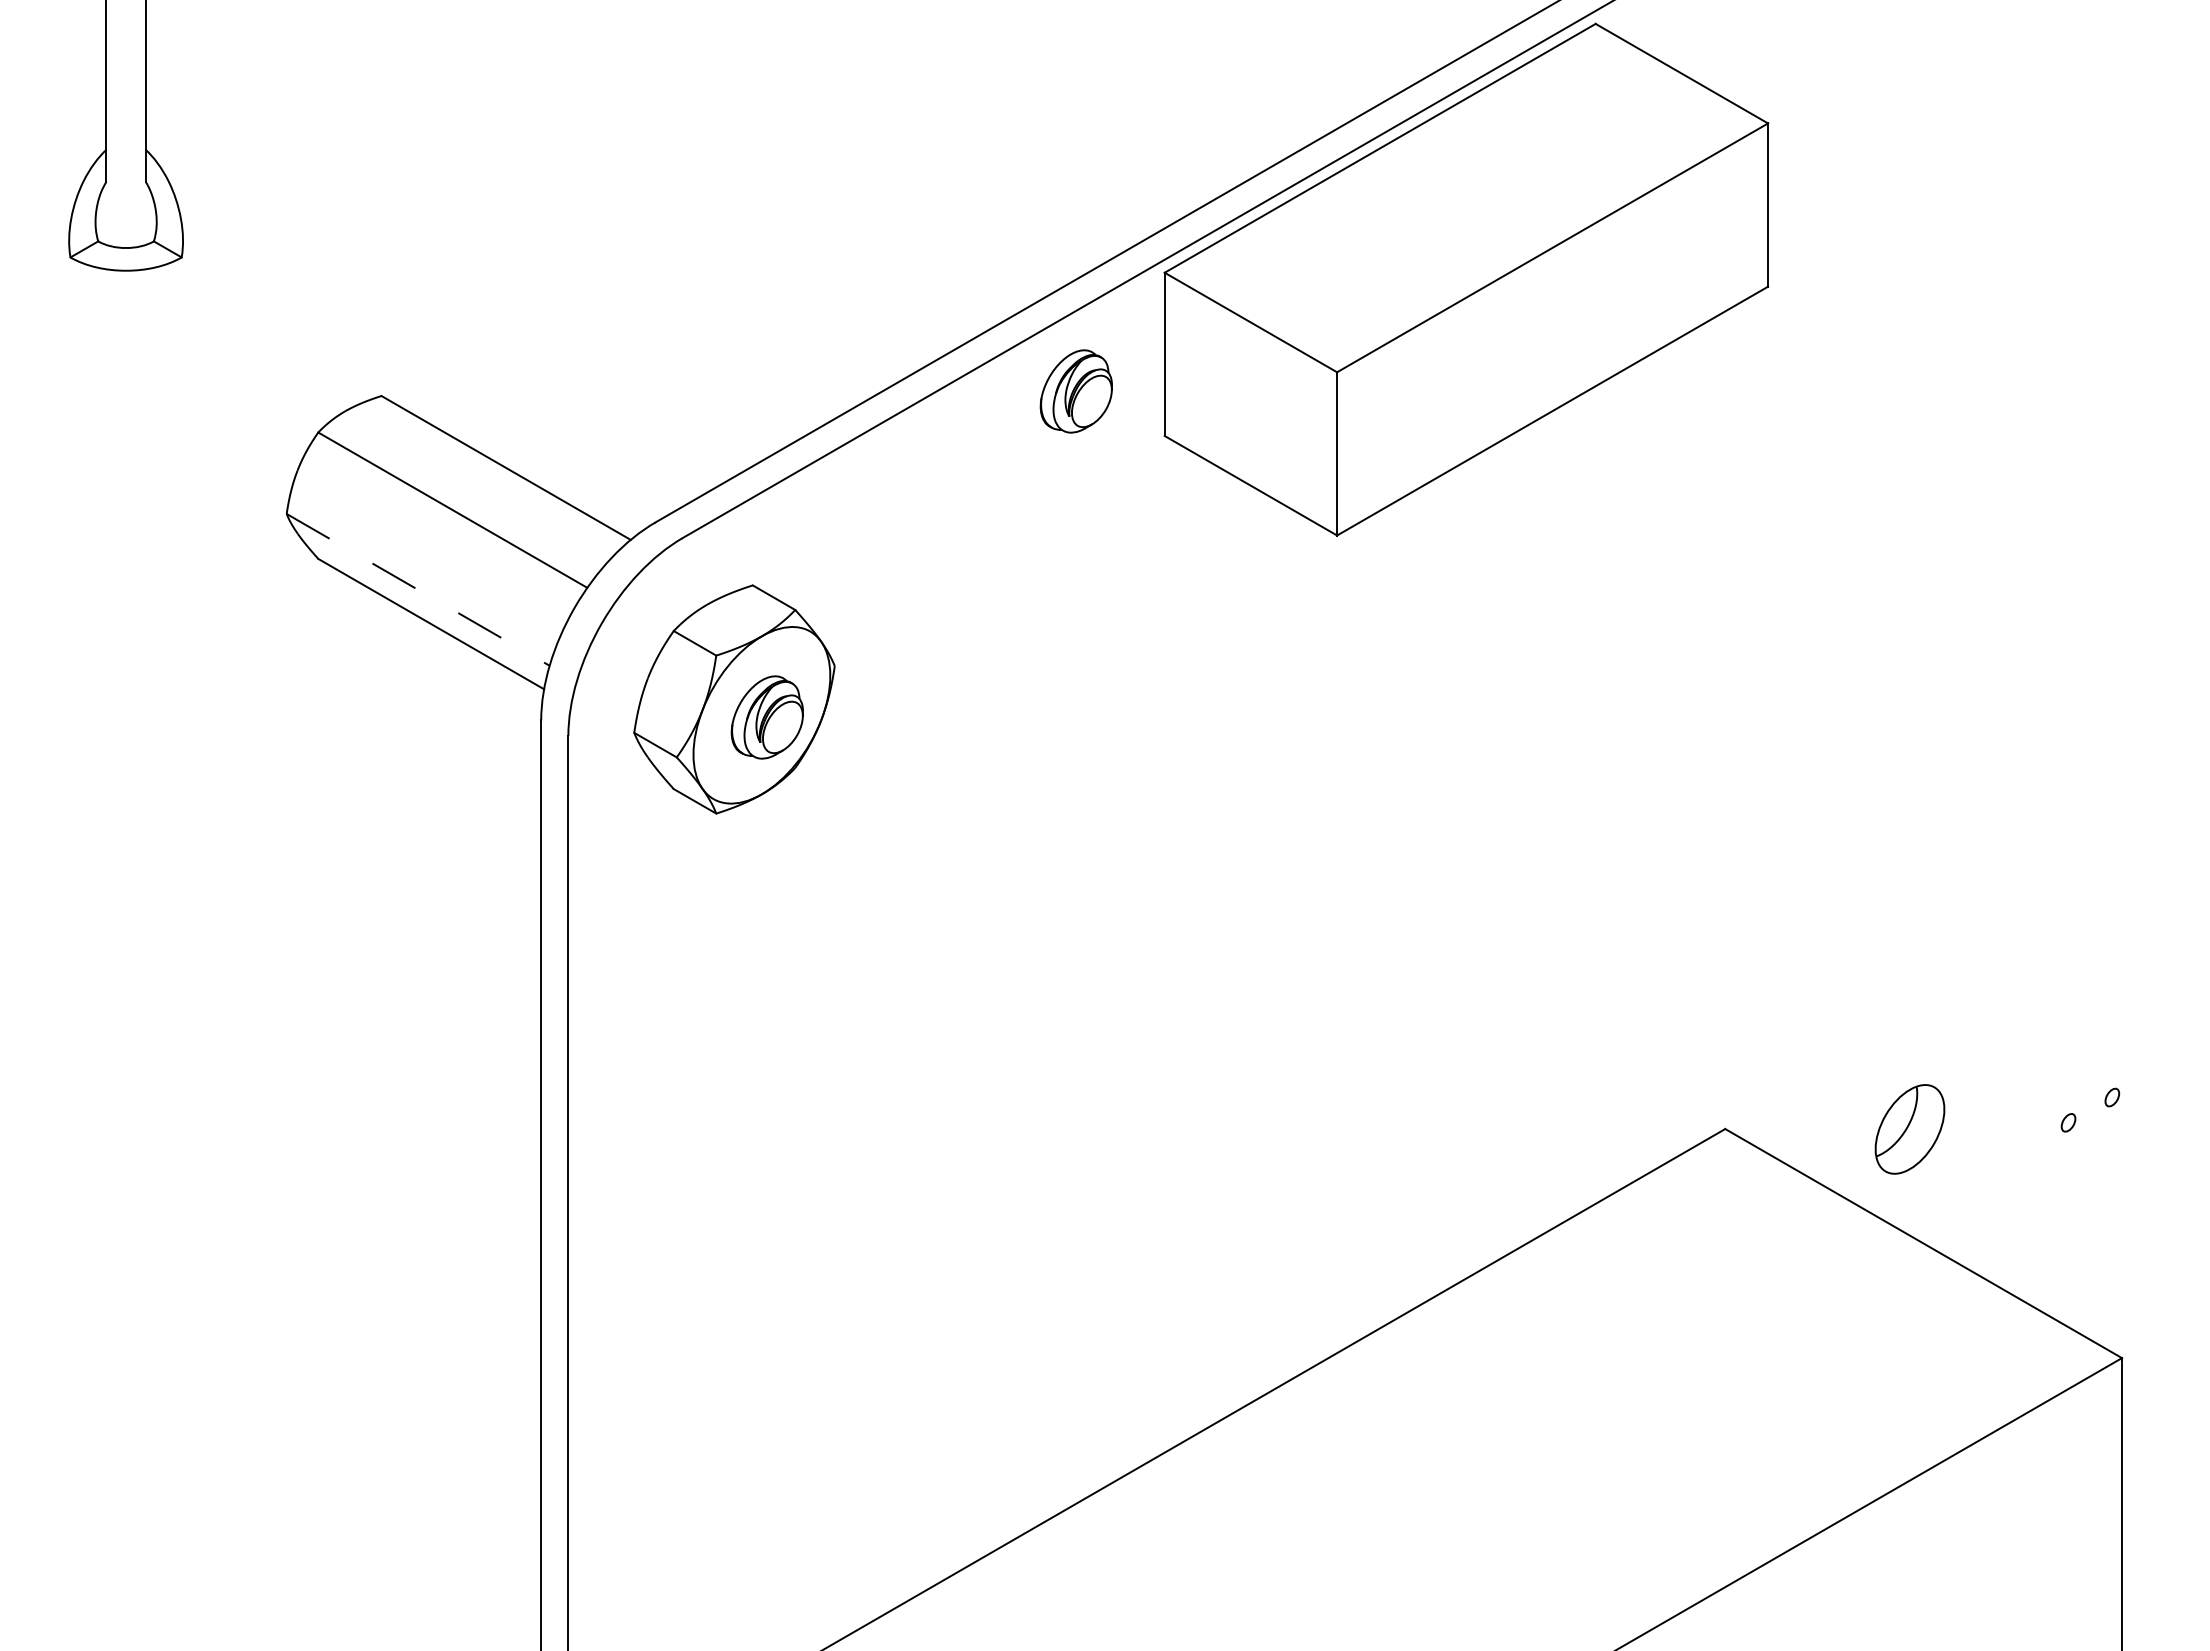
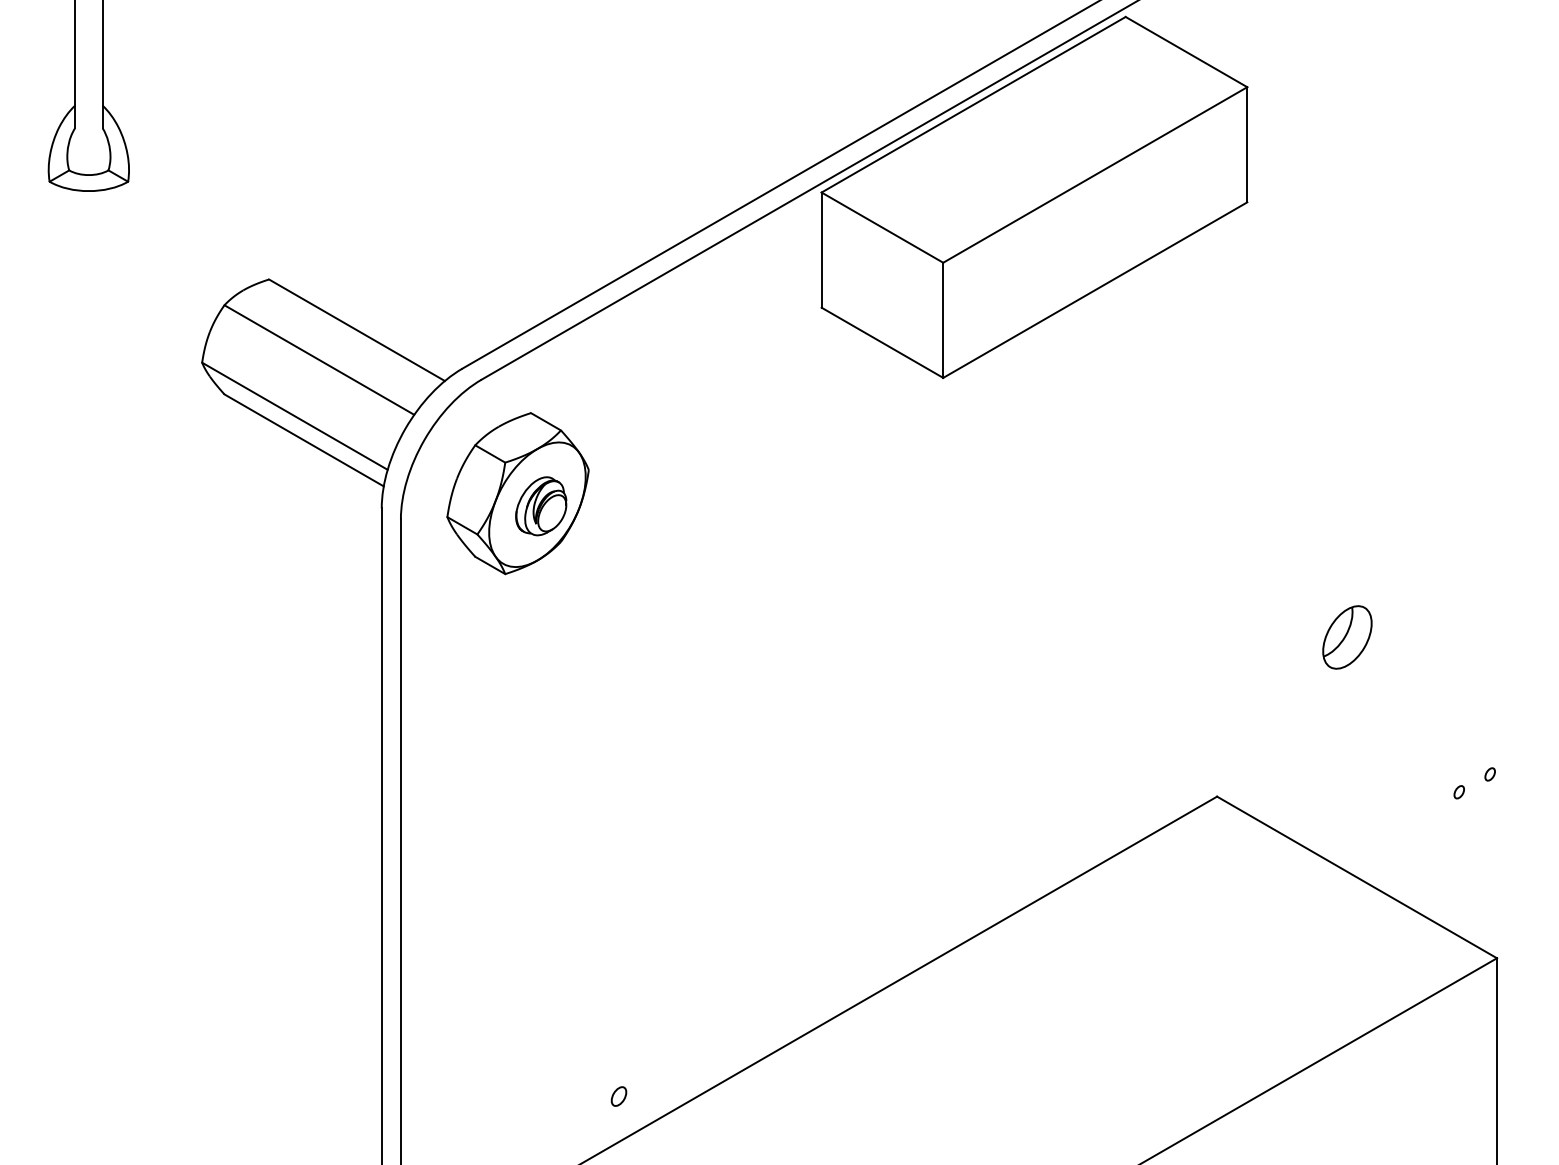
part: (1075, 391) -> (758, 276), removed
line: (418, 589) -> (295, 416), dashed -> solid
part: (1909, 1129) -> (1347, 637), moved
part: (877, 1553) -> (618, 1096), added

